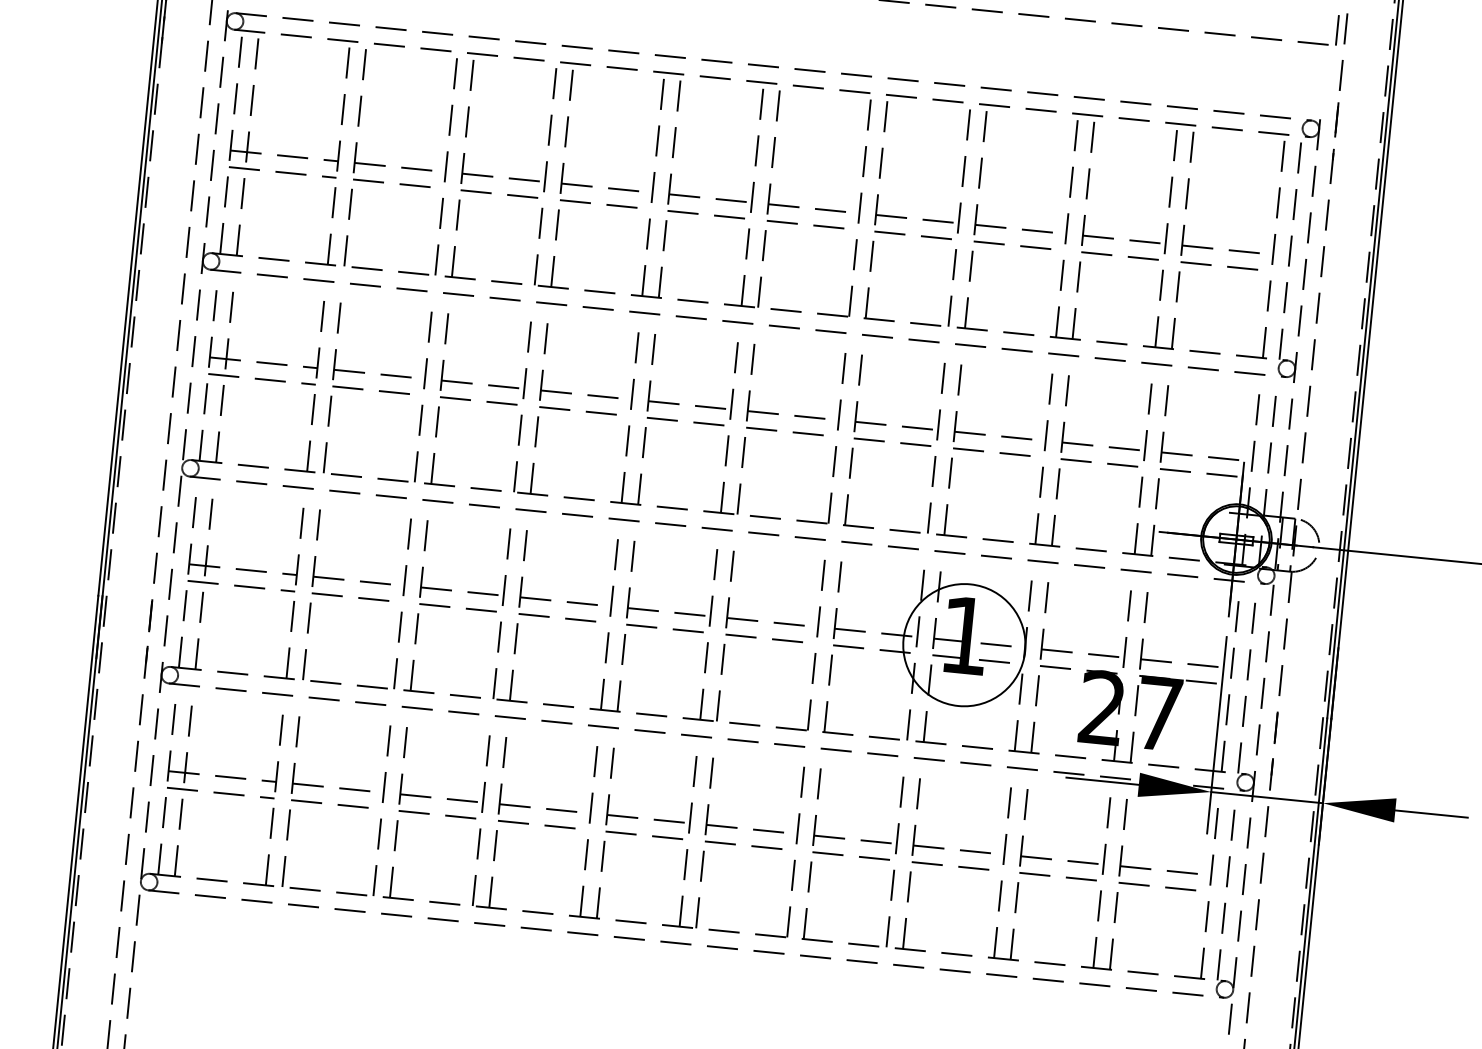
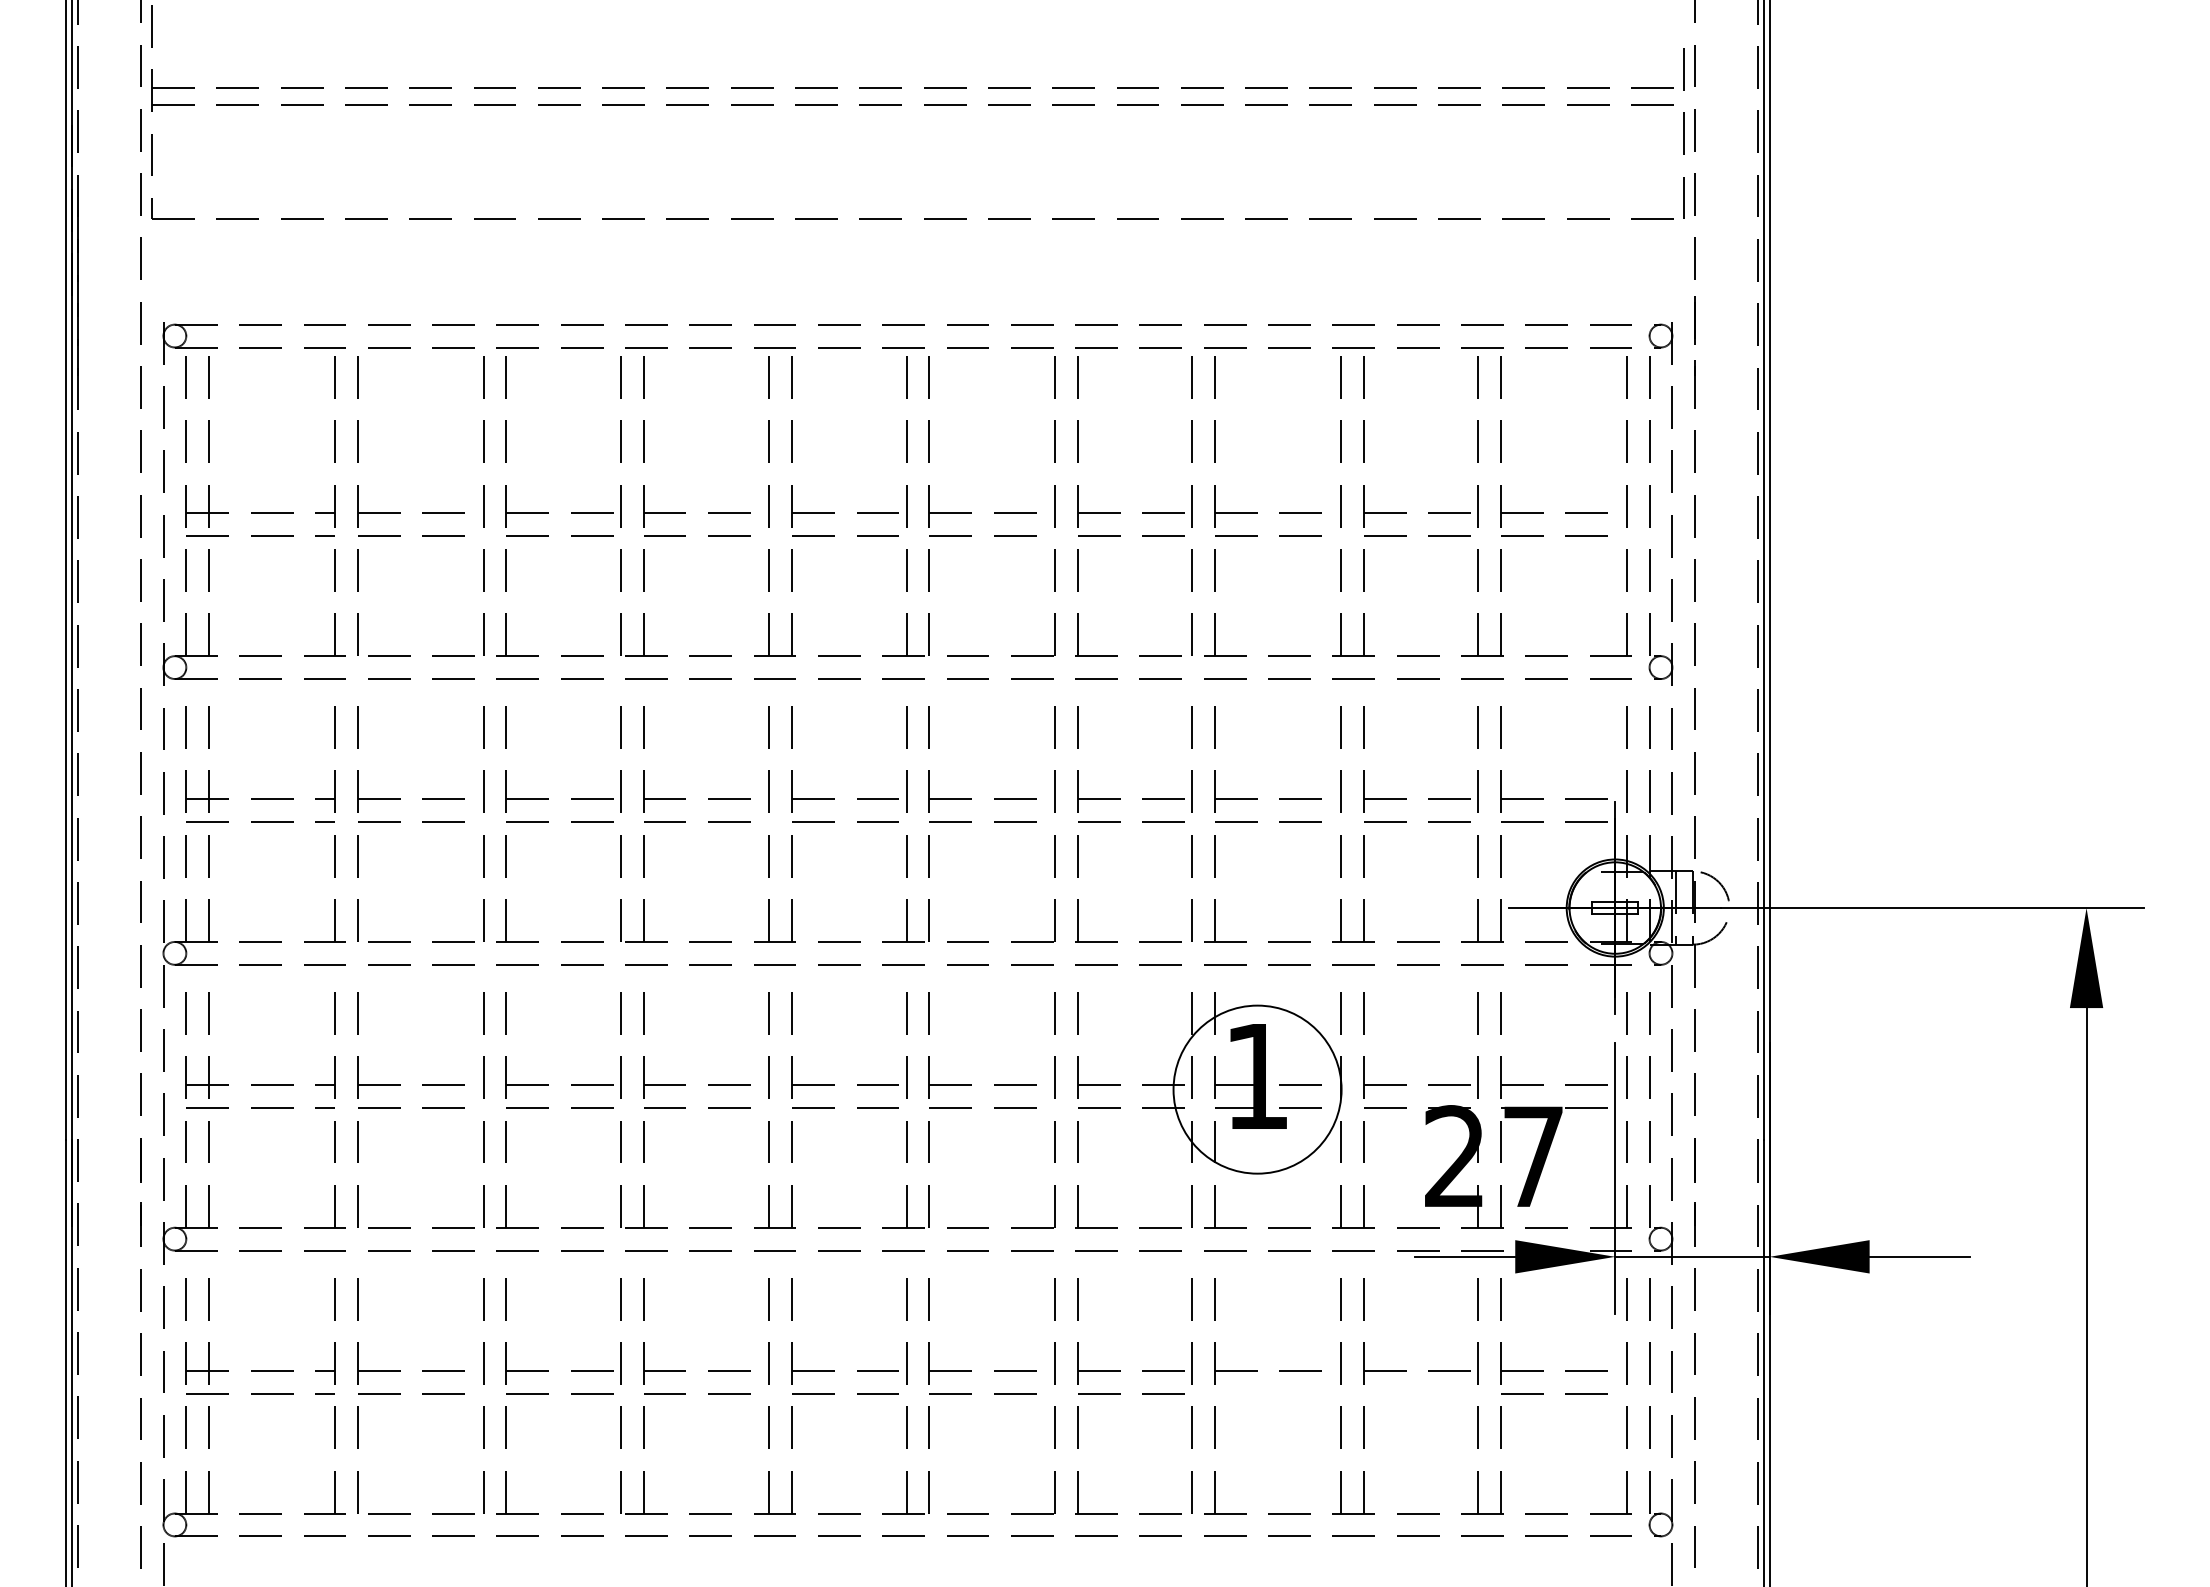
line: (942, 865) -> (1257, 1393), removed
line: (1050, 875) -> (1406, 1393), removed

